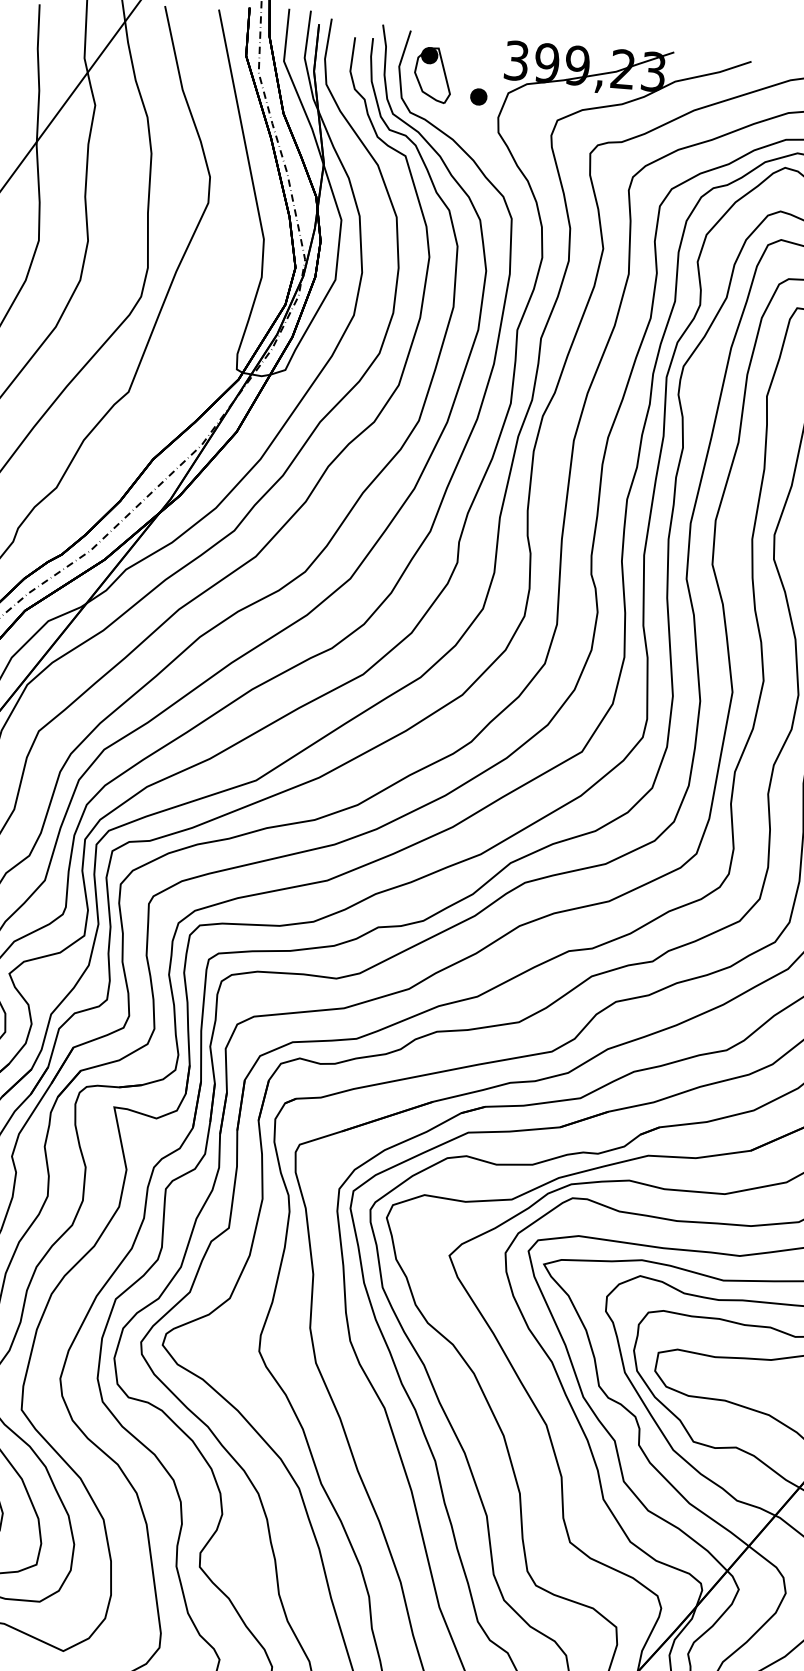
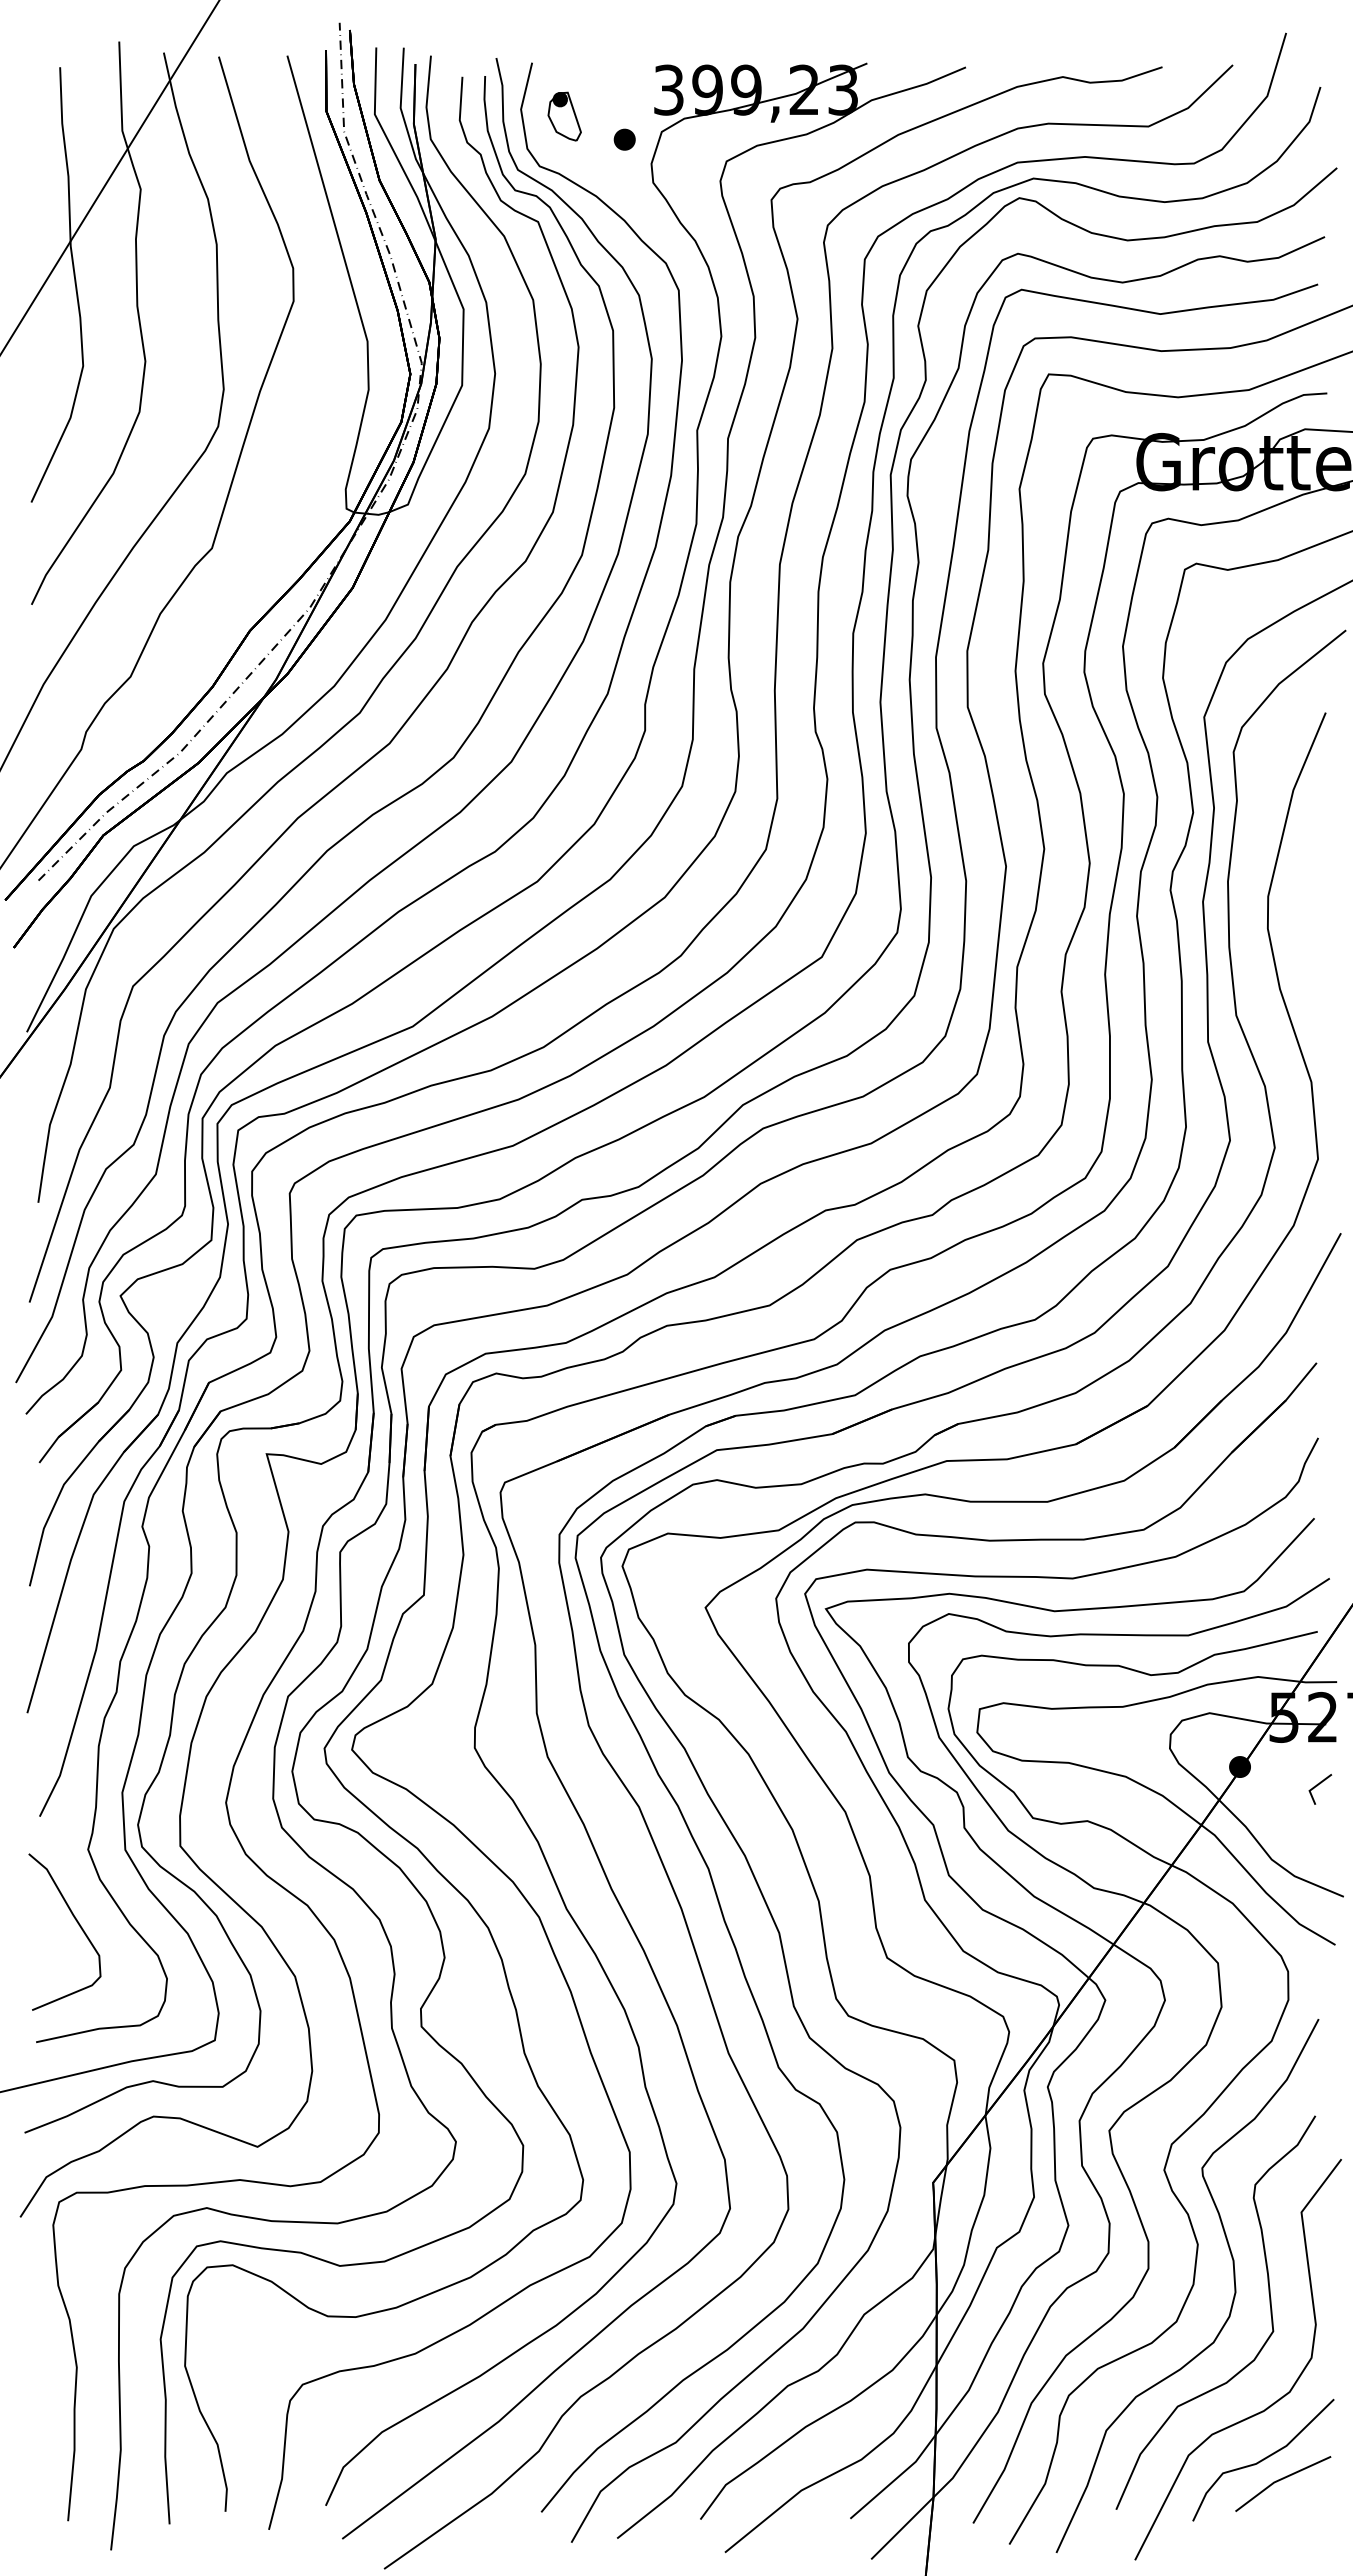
part: (432, 74) -> (564, 116), size x0.7

